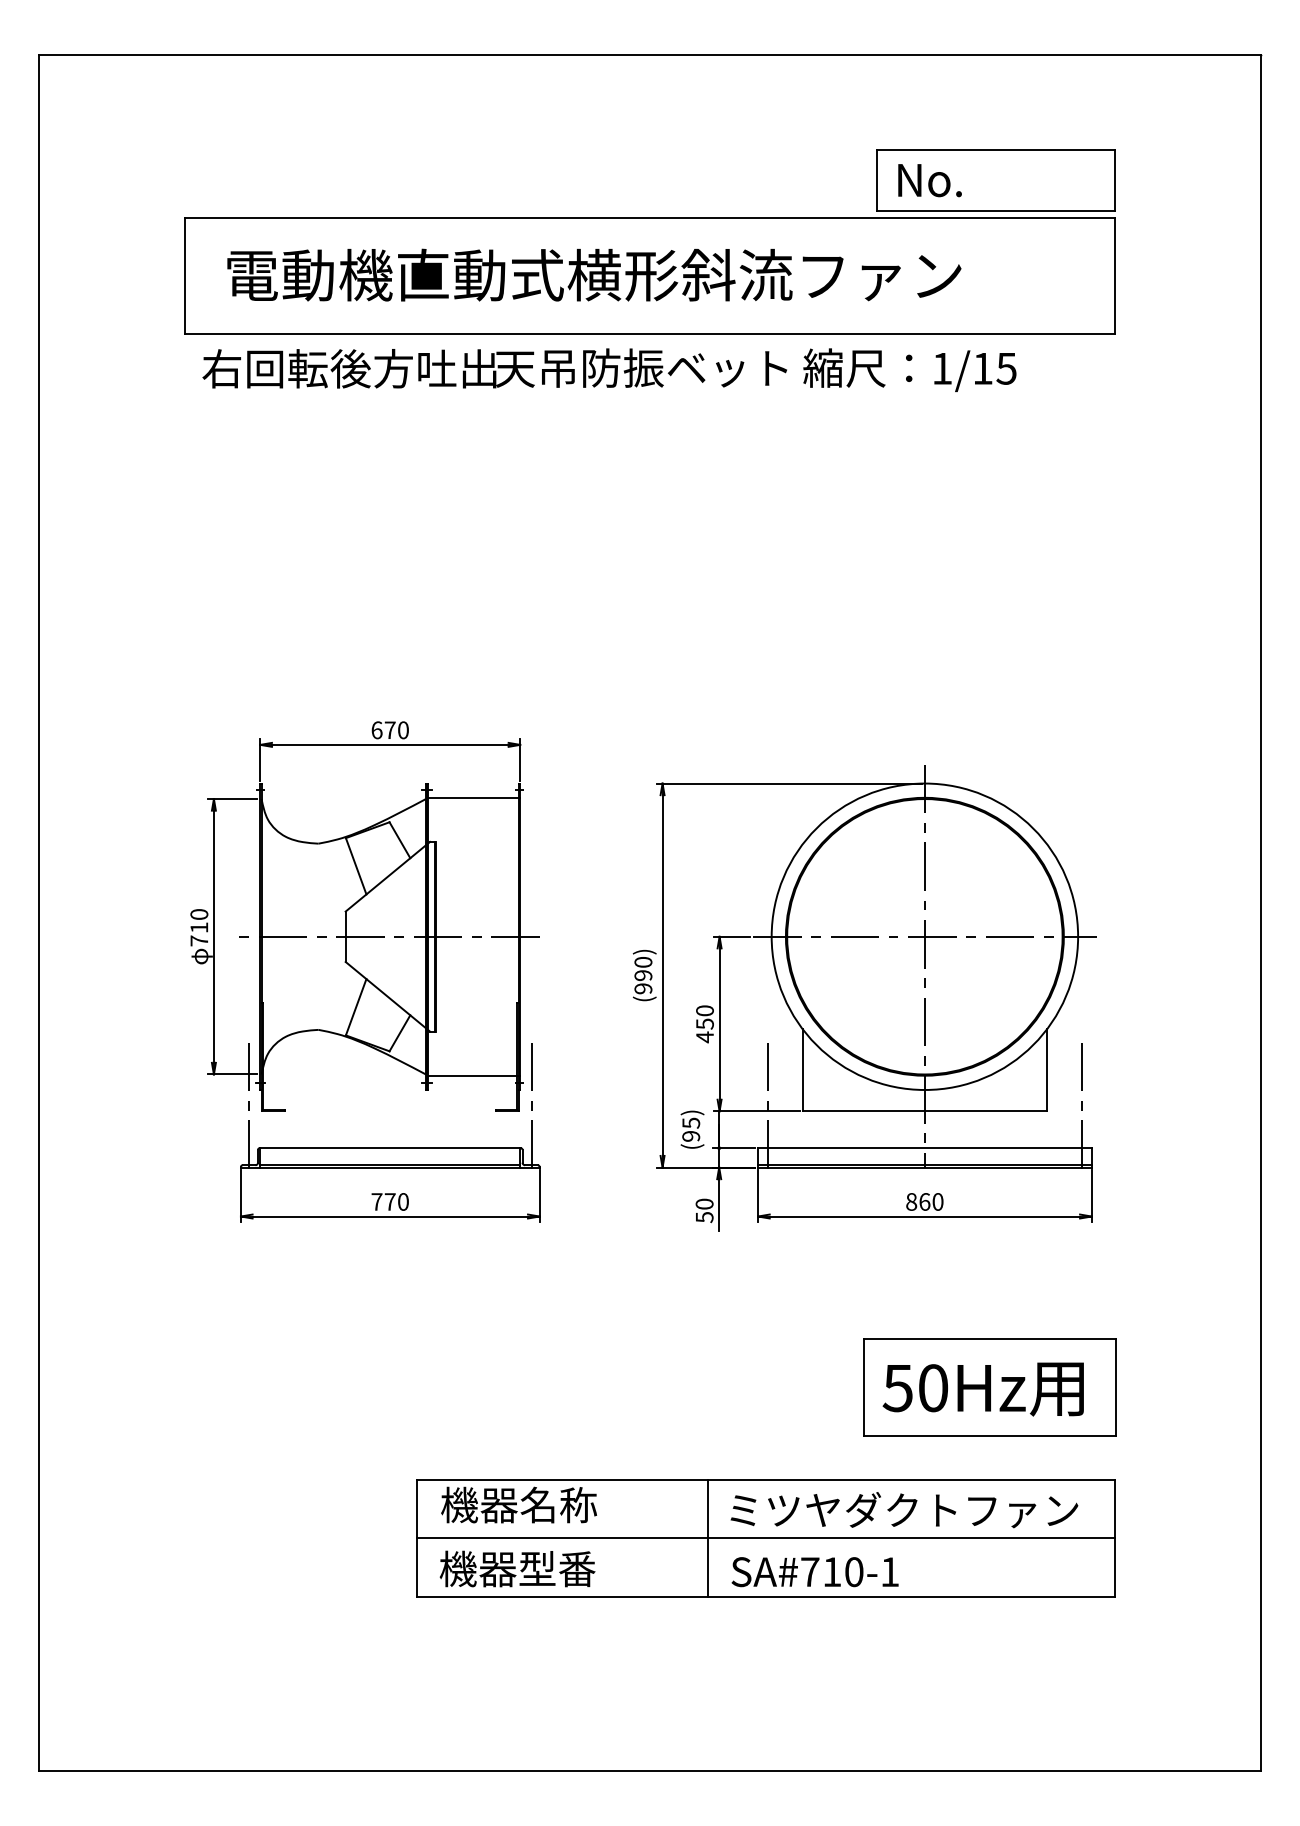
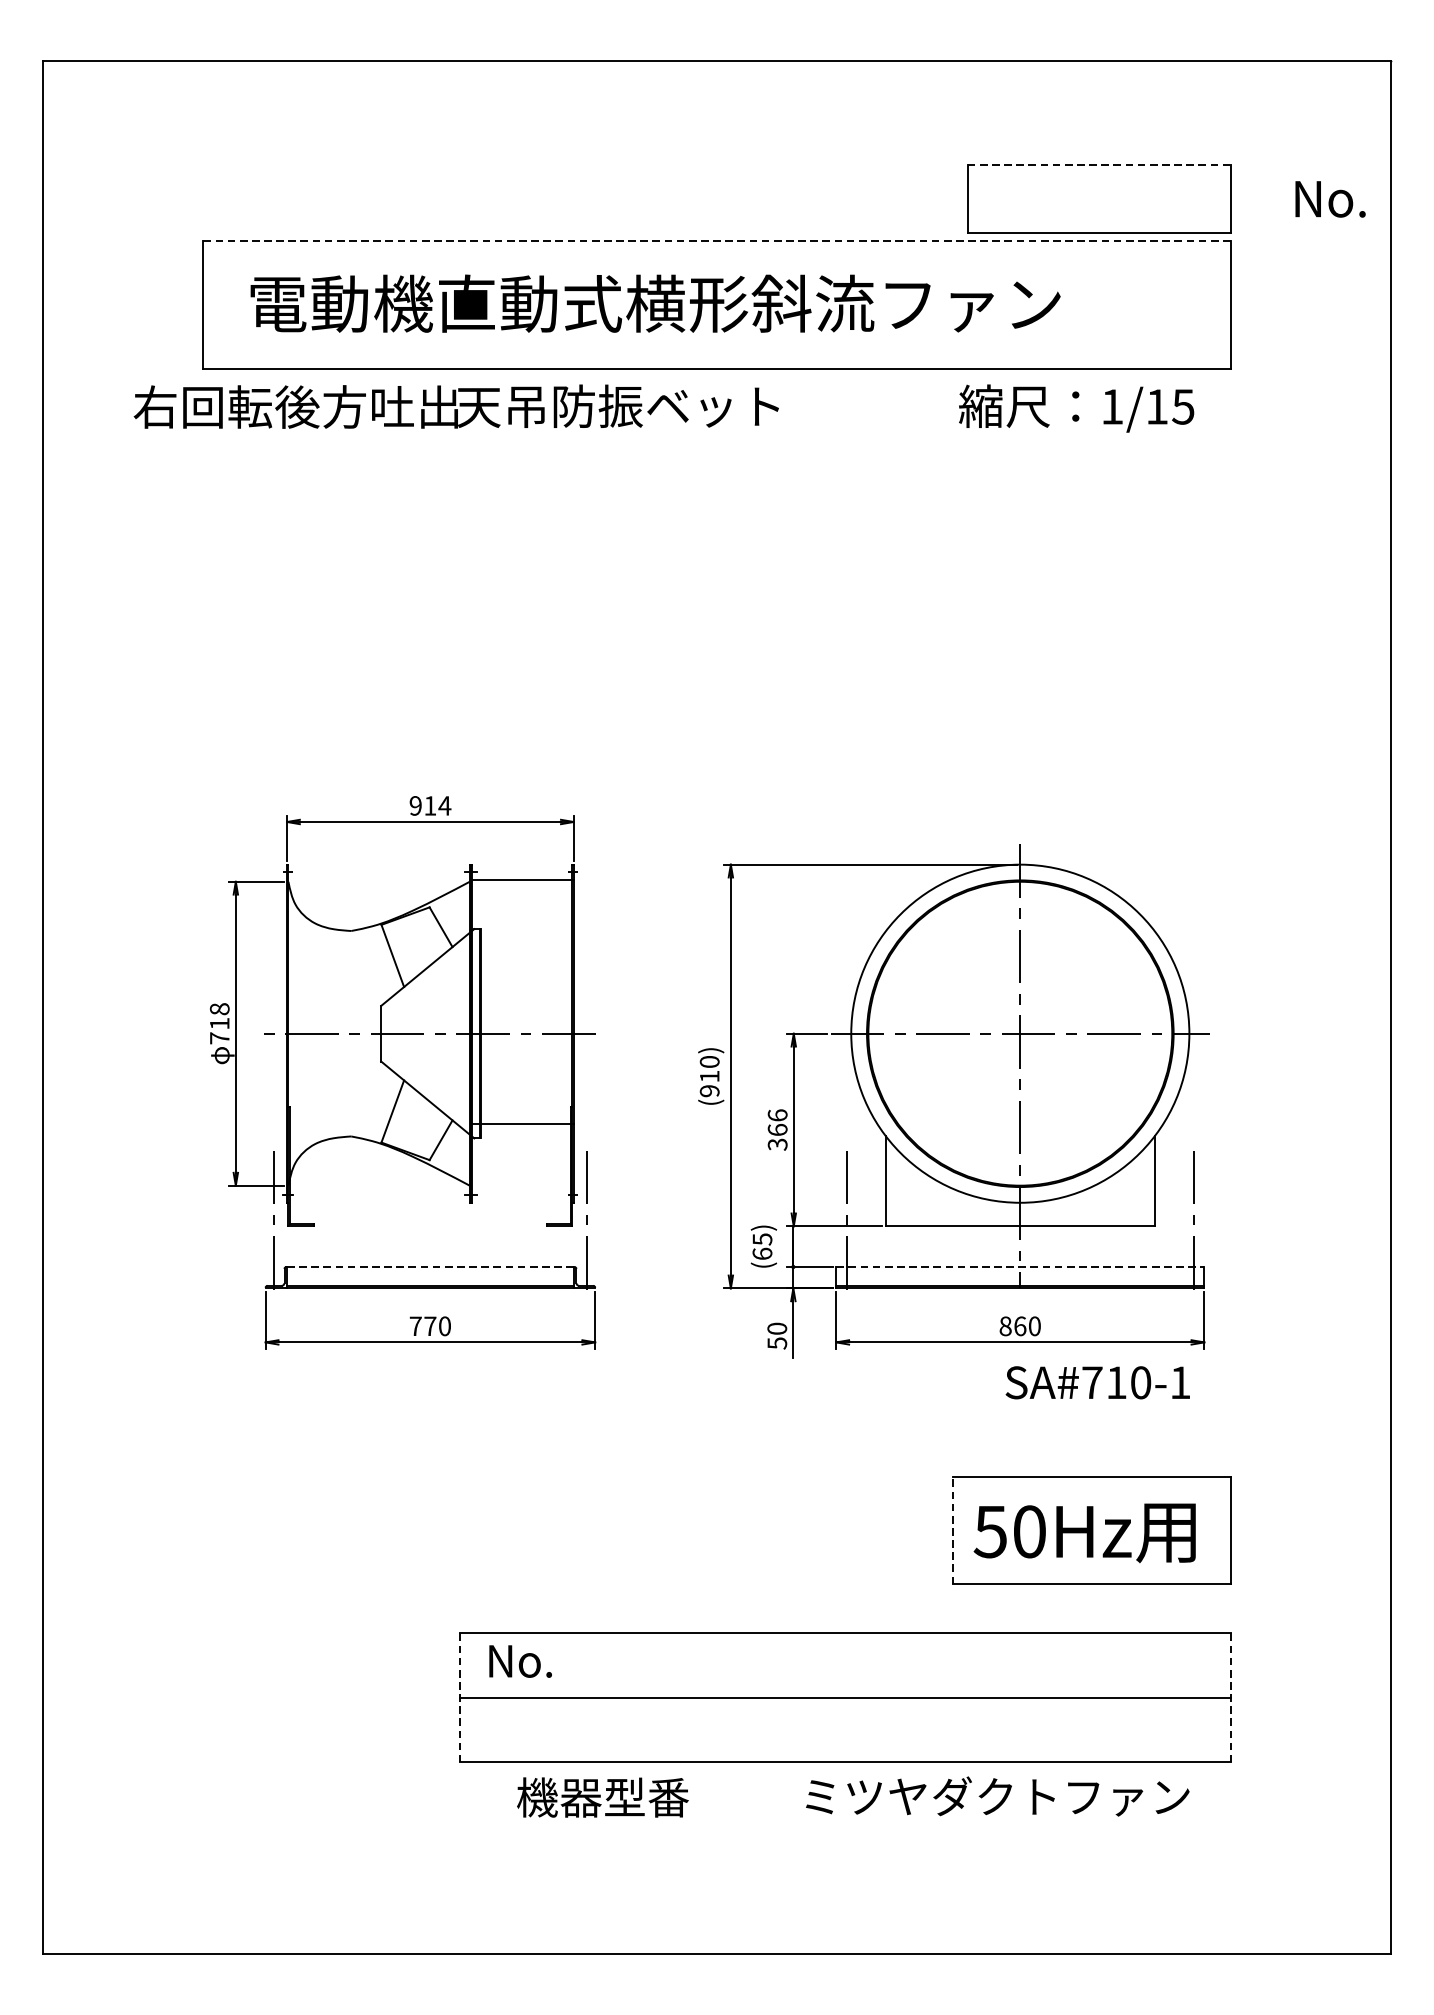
line: (996, 149) -> (1099, 165), solid -> dashed
text: (929, 180) -> (1329, 199), moved
line: (650, 218) -> (717, 241), solid -> dashed
text: (494, 368) -> (456, 406), moved
text: (909, 369) -> (1076, 407), moved
text: (390, 730) -> (430, 806), 670 -> 914
text: (198, 914) -> (218, 1009), 710 -> 718
text: (643, 975) -> (709, 1076), (990) -> (910)
text: (704, 1024) -> (777, 1130), 450 -> 366
line: (474, 1075) -> (523, 1123), moved
text: (691, 1135) -> (762, 1253), (95) -> (65)
line: (390, 1148) -> (430, 1267), solid -> dashed
line: (924, 1148) -> (1019, 1267), solid -> dashed
line: (864, 1386) -> (953, 1529), solid -> dashed
text: (519, 1504) -> (573, 1660), 機器名称 -> No.
text: (904, 1510) -> (997, 1796), moved
line: (417, 1538) -> (460, 1697), solid -> dashed
line: (708, 1538) -> (781, 1697), removed
line: (1115, 1538) -> (1230, 1697), solid -> dashed
text: (517, 1568) -> (602, 1796), moved
text: (814, 1572) -> (1097, 1383), moved

